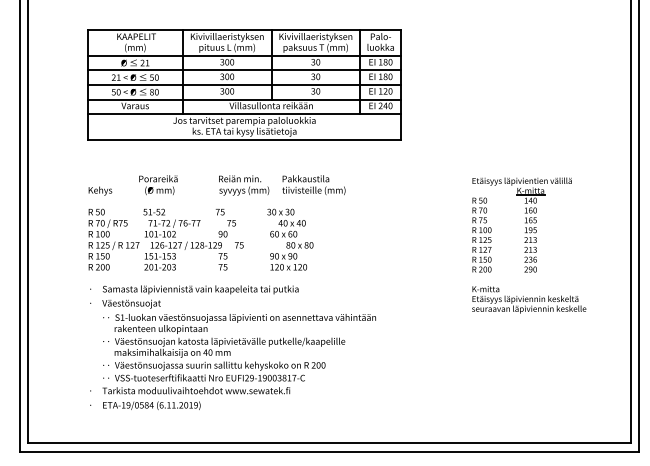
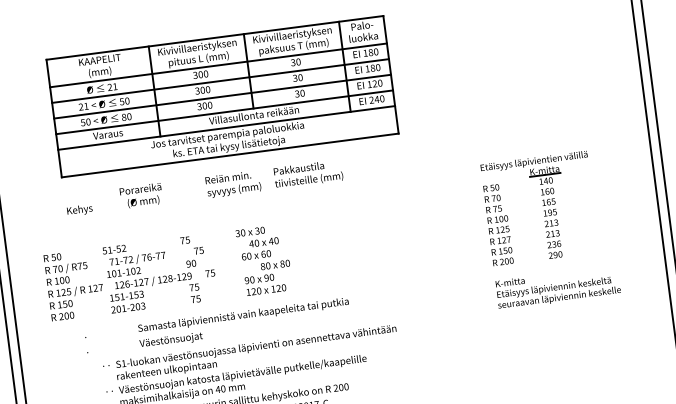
text: (216, 185) -> (203, 188), moved
text: (200, 239) -> (167, 272), moved
text: (200, 296) -> (244, 322), moved

